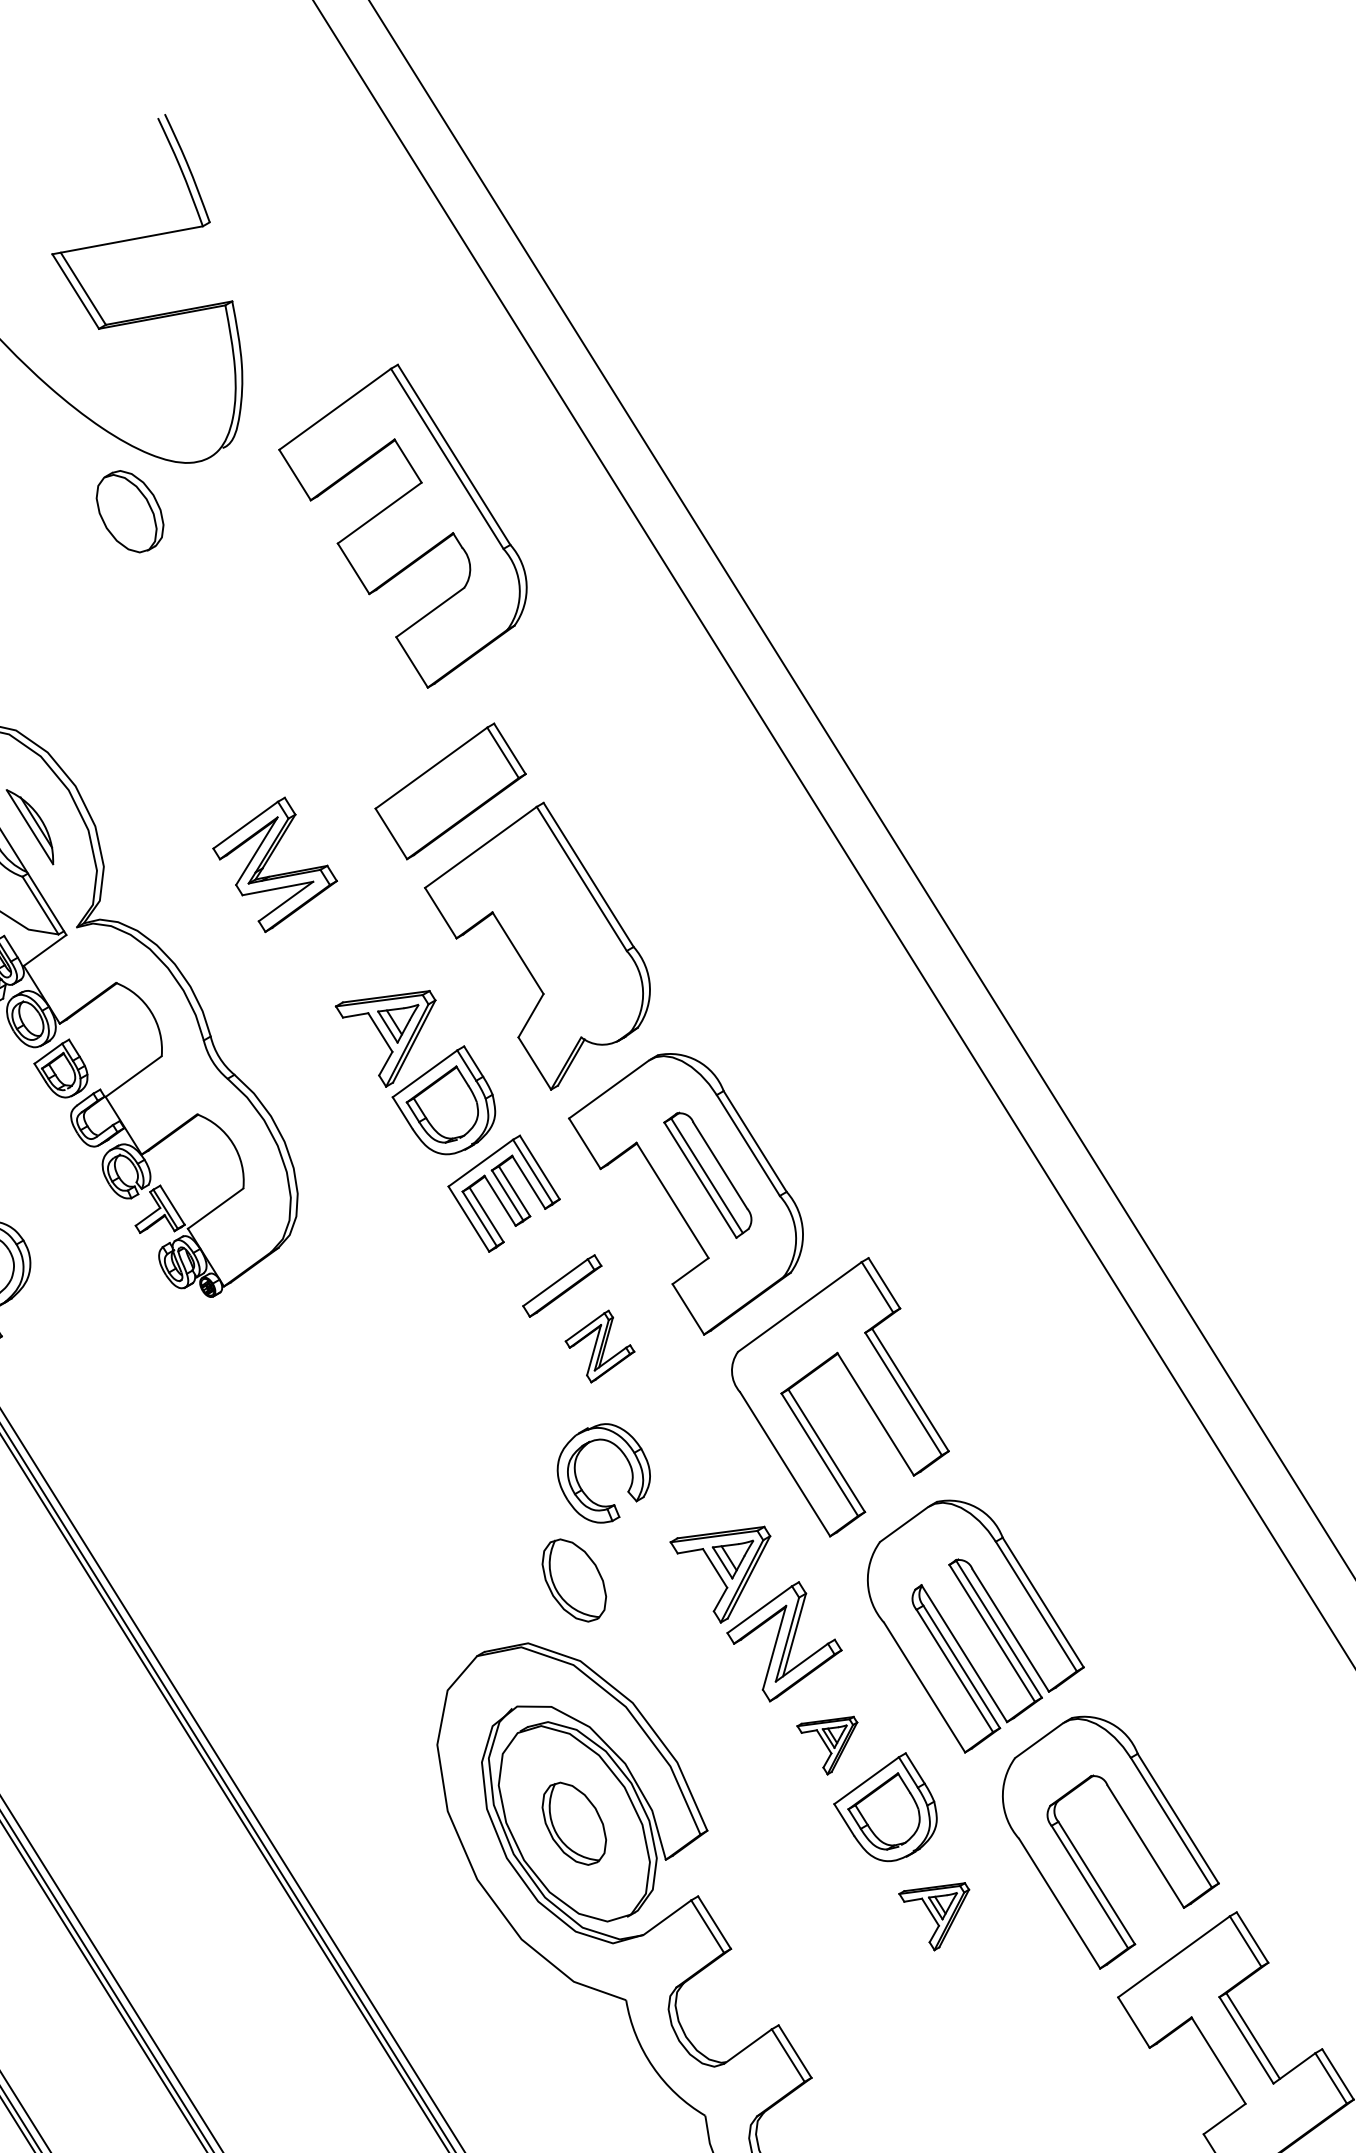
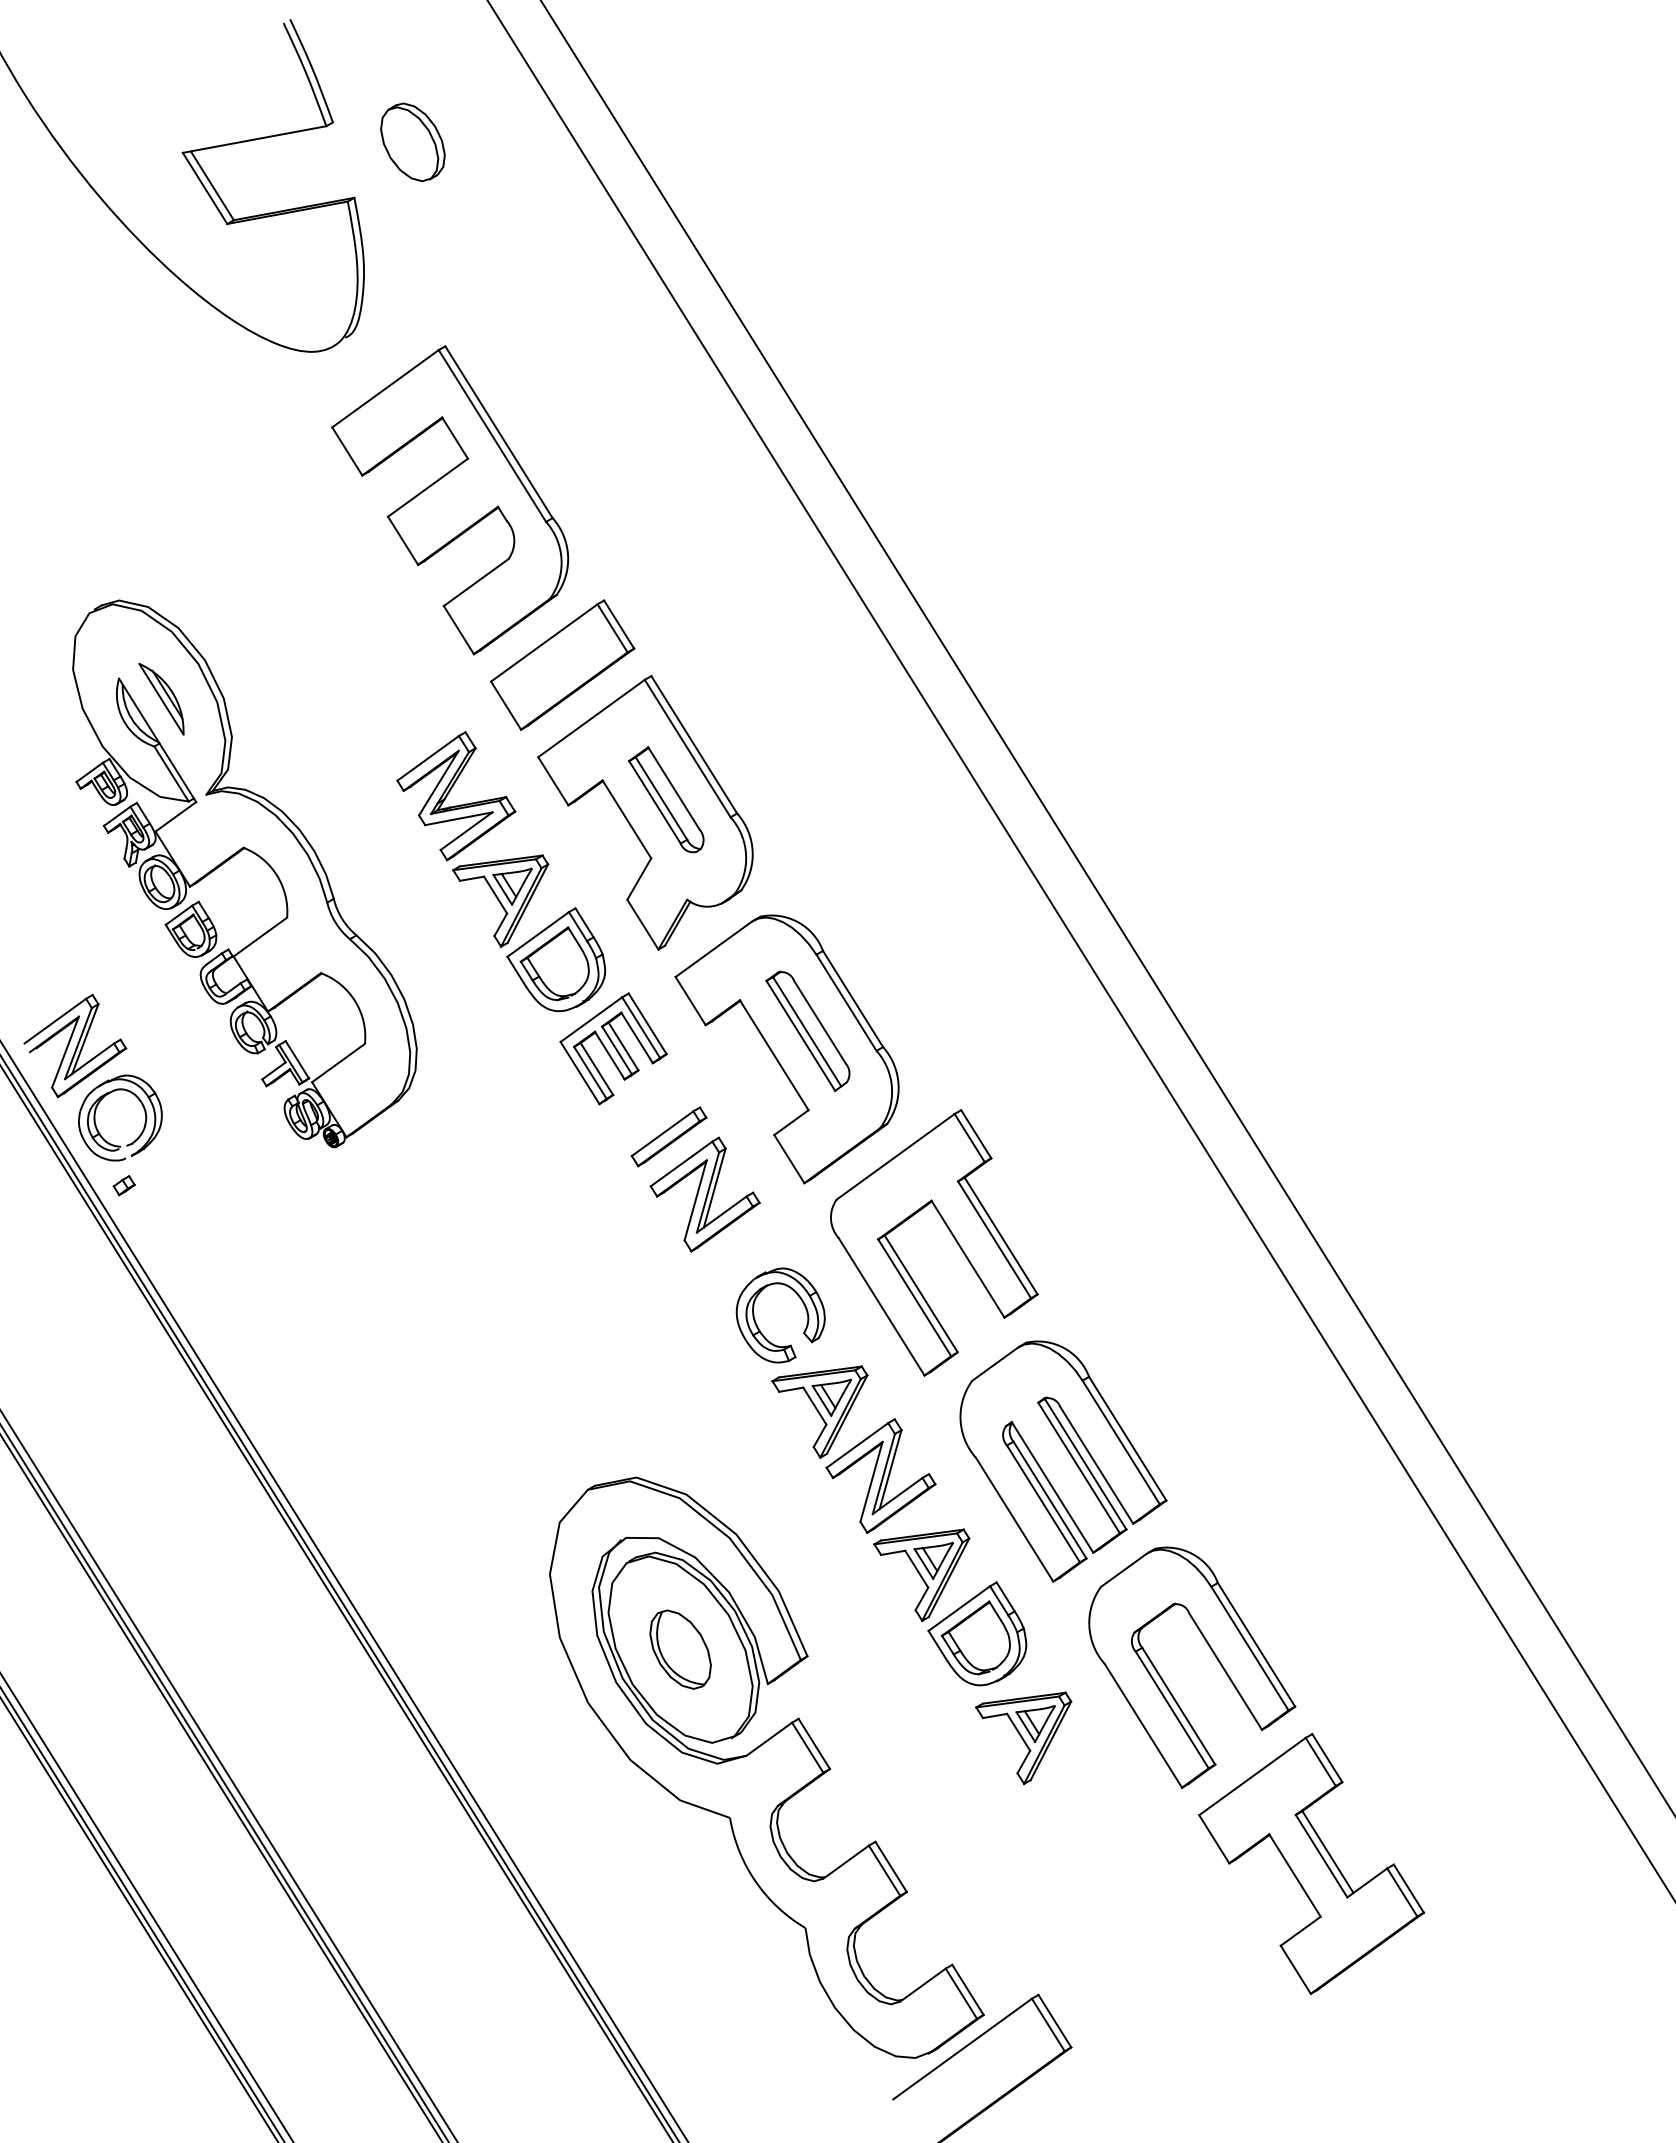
part: (129, 511) -> (412, 142), moved
part: (403, 526) -> (450, 500), moved
part: (268, 862) -> (449, 793), moved
part: (559, 932) -> (666, 799), added
part: (599, 1346) -> (704, 1194), size x1.67
part: (579, 1482) -> (757, 1324), moved
part: (574, 1580) -> (680, 1417), removed
part: (826, 1744) -> (921, 1574), size x1.67
part: (933, 1915) -> (1023, 1737), size x1.43

